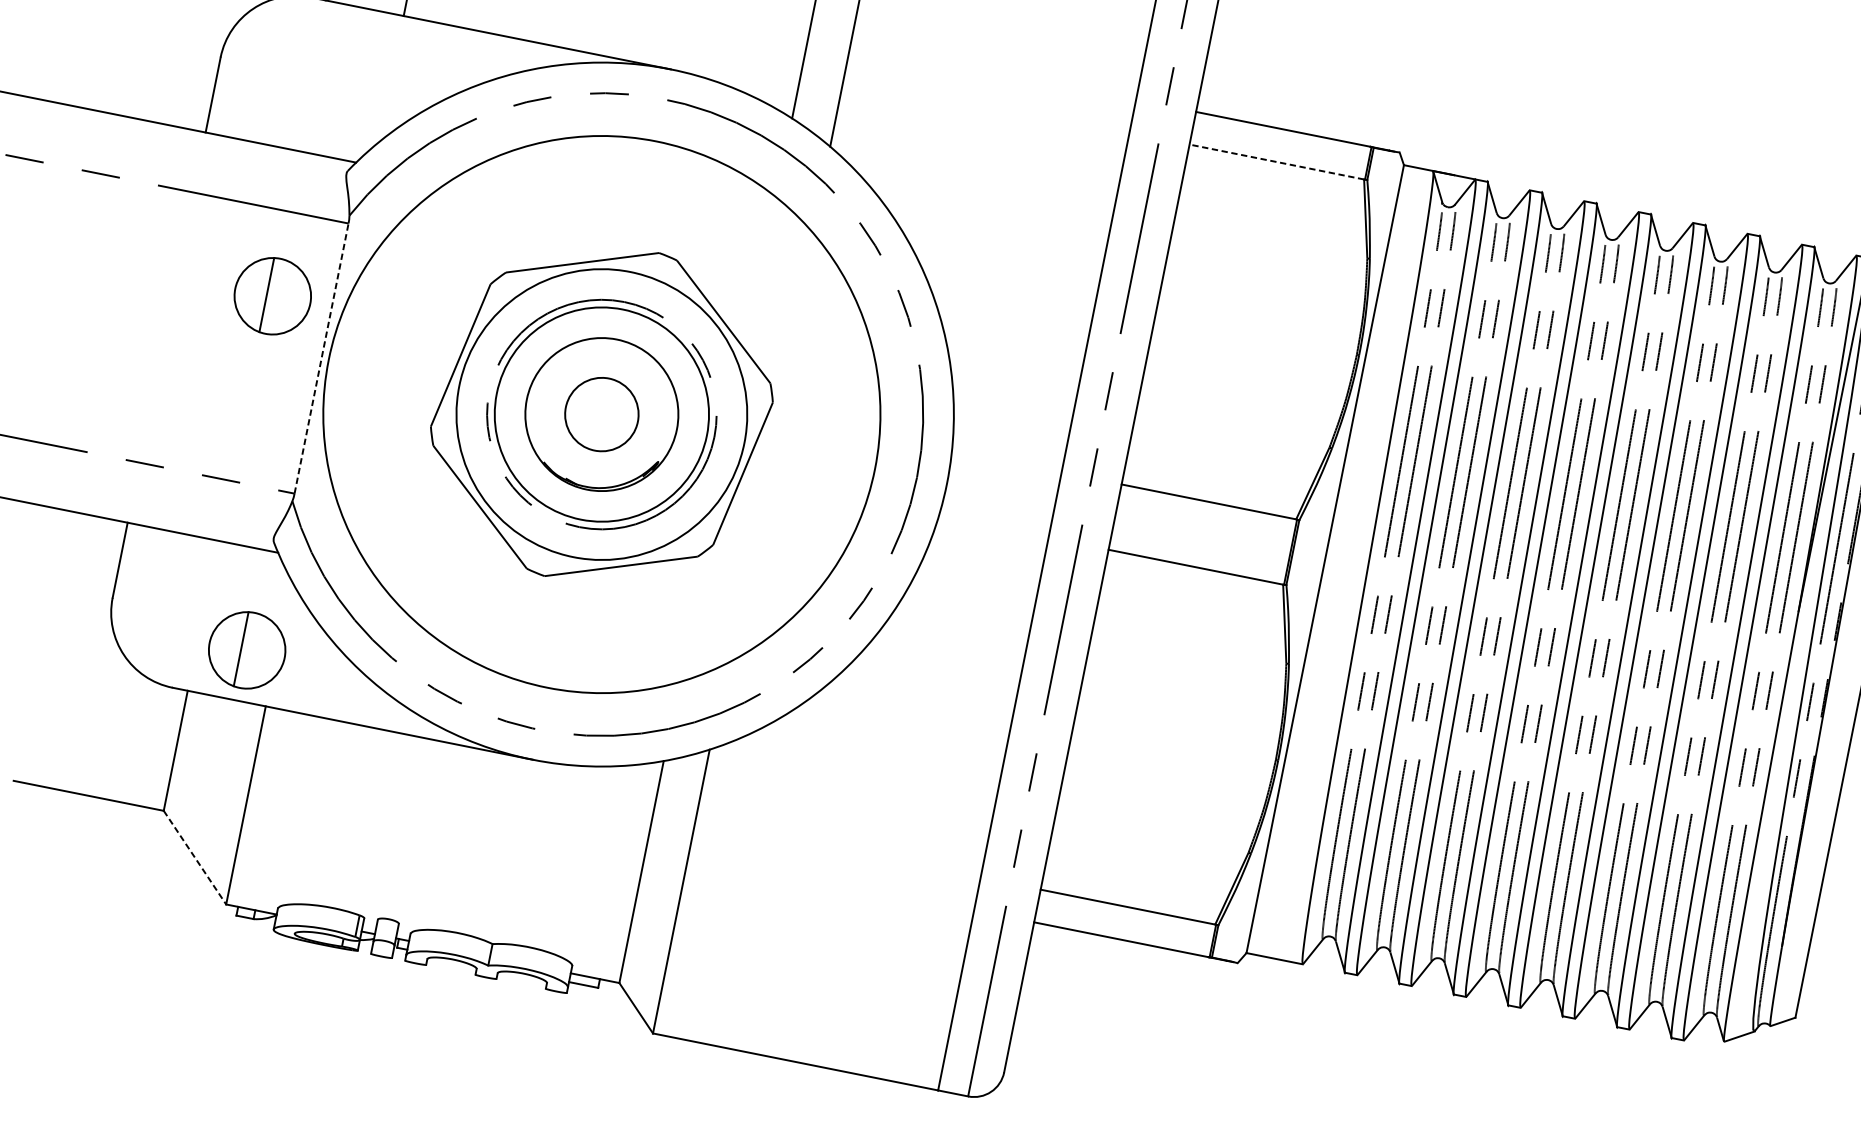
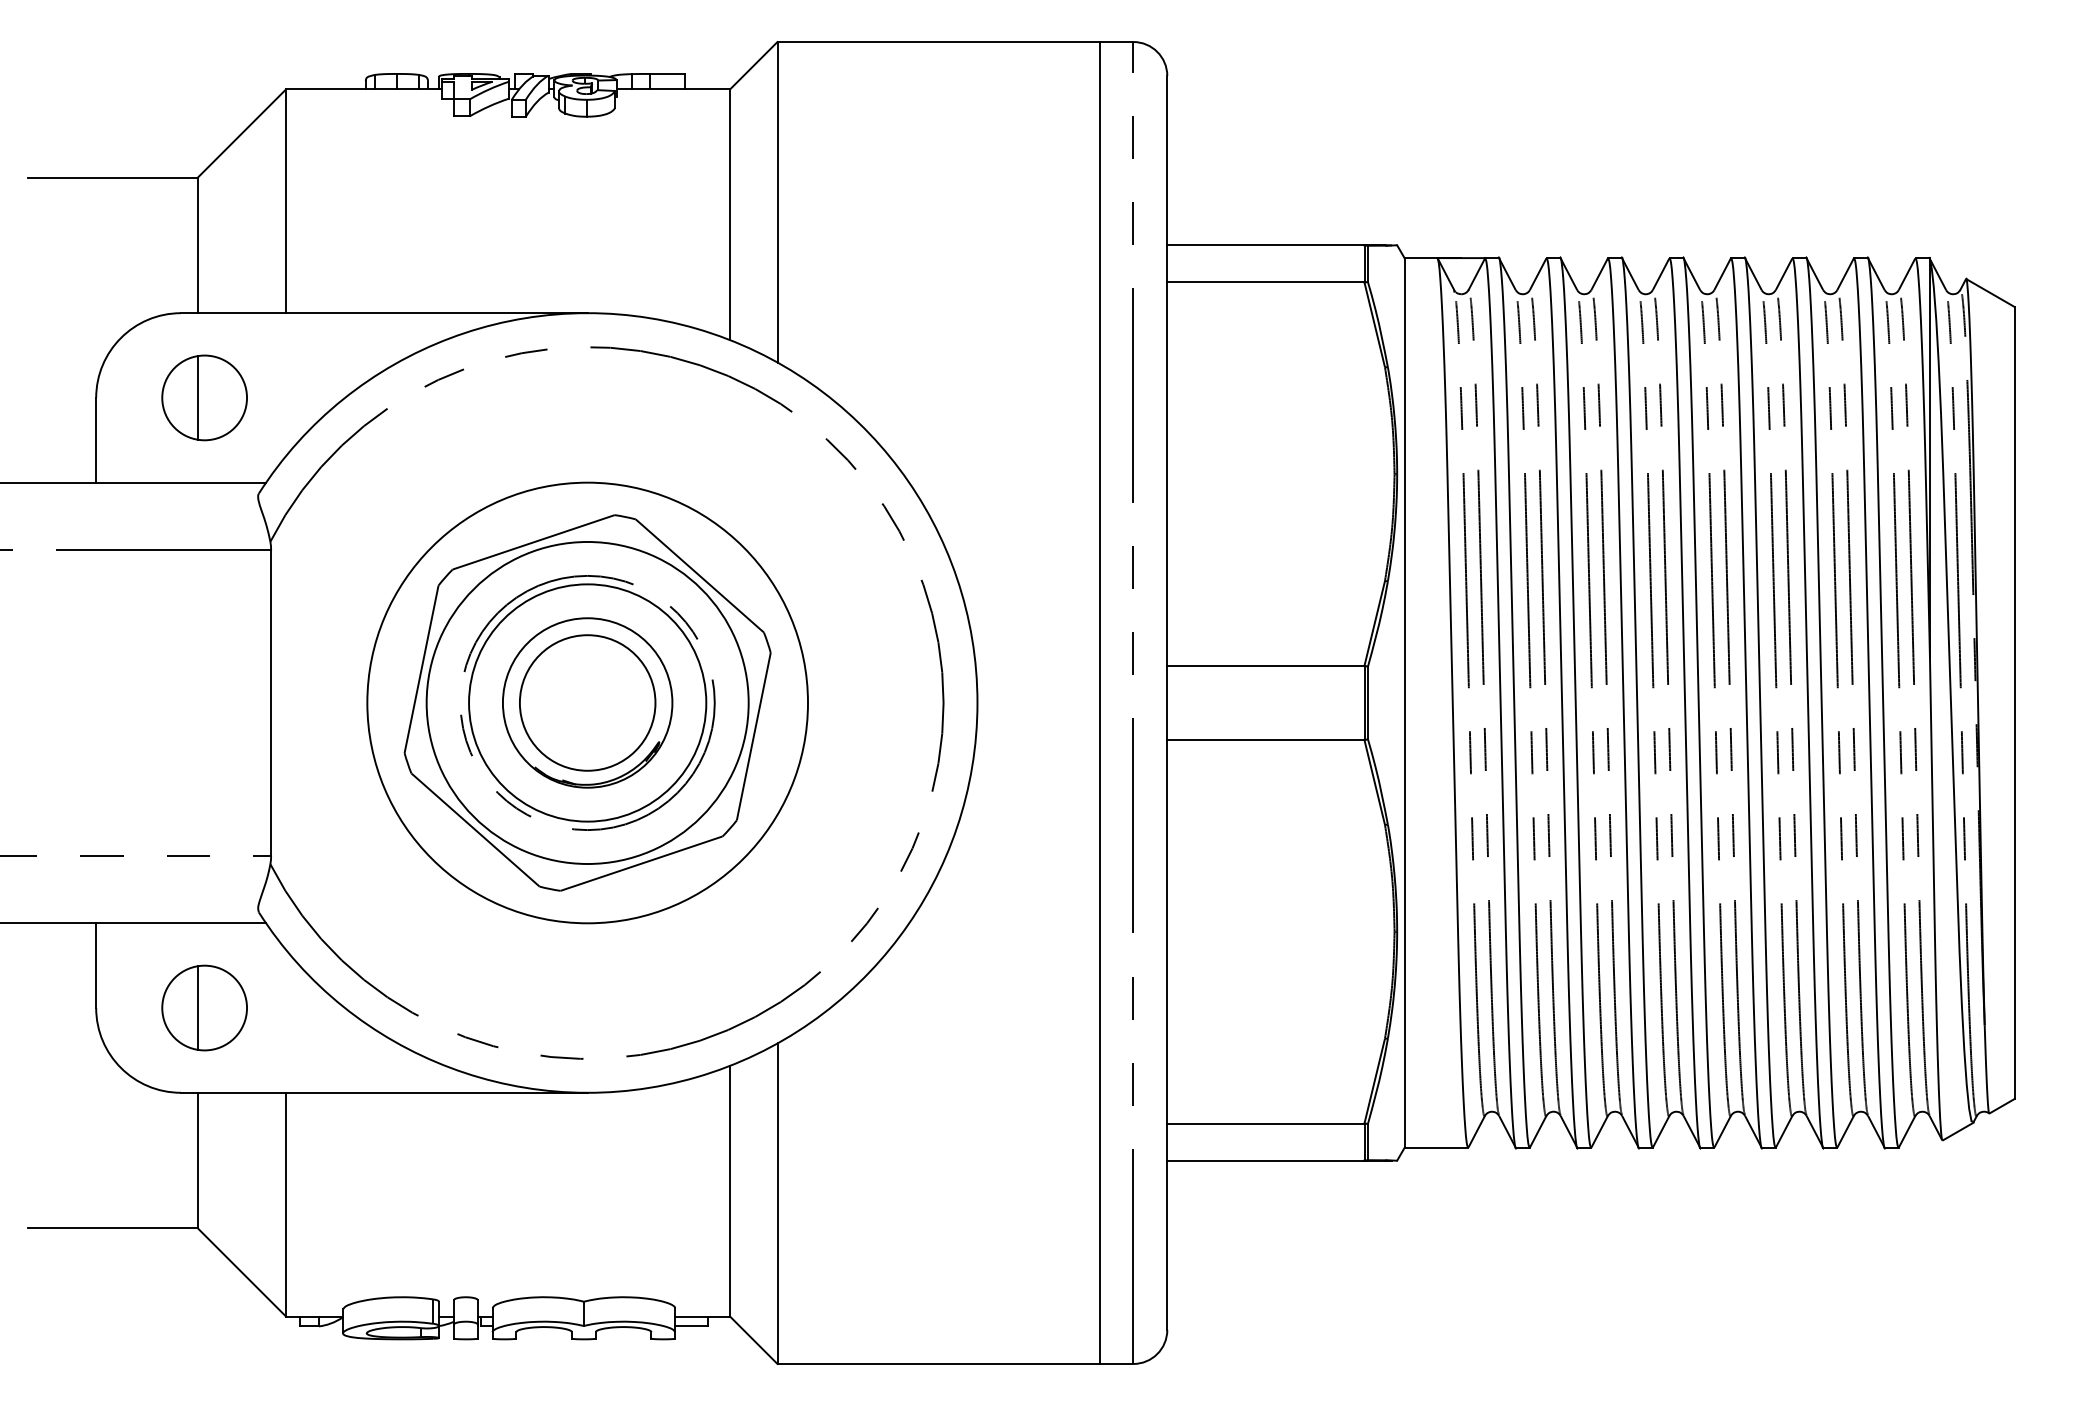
line: (1276, 162) -> (1265, 282), dashed -> solid
part: (272, 295) -> (204, 397), moved
line: (321, 359) -> (271, 703), dashed -> solid
circle: (601, 414) -> (587, 702), size x0.71
circle: (601, 414) -> (587, 702), size x1.67
part: (247, 649) -> (204, 1007), moved
line: (195, 857) -> (242, 1272), dashed -> solid

